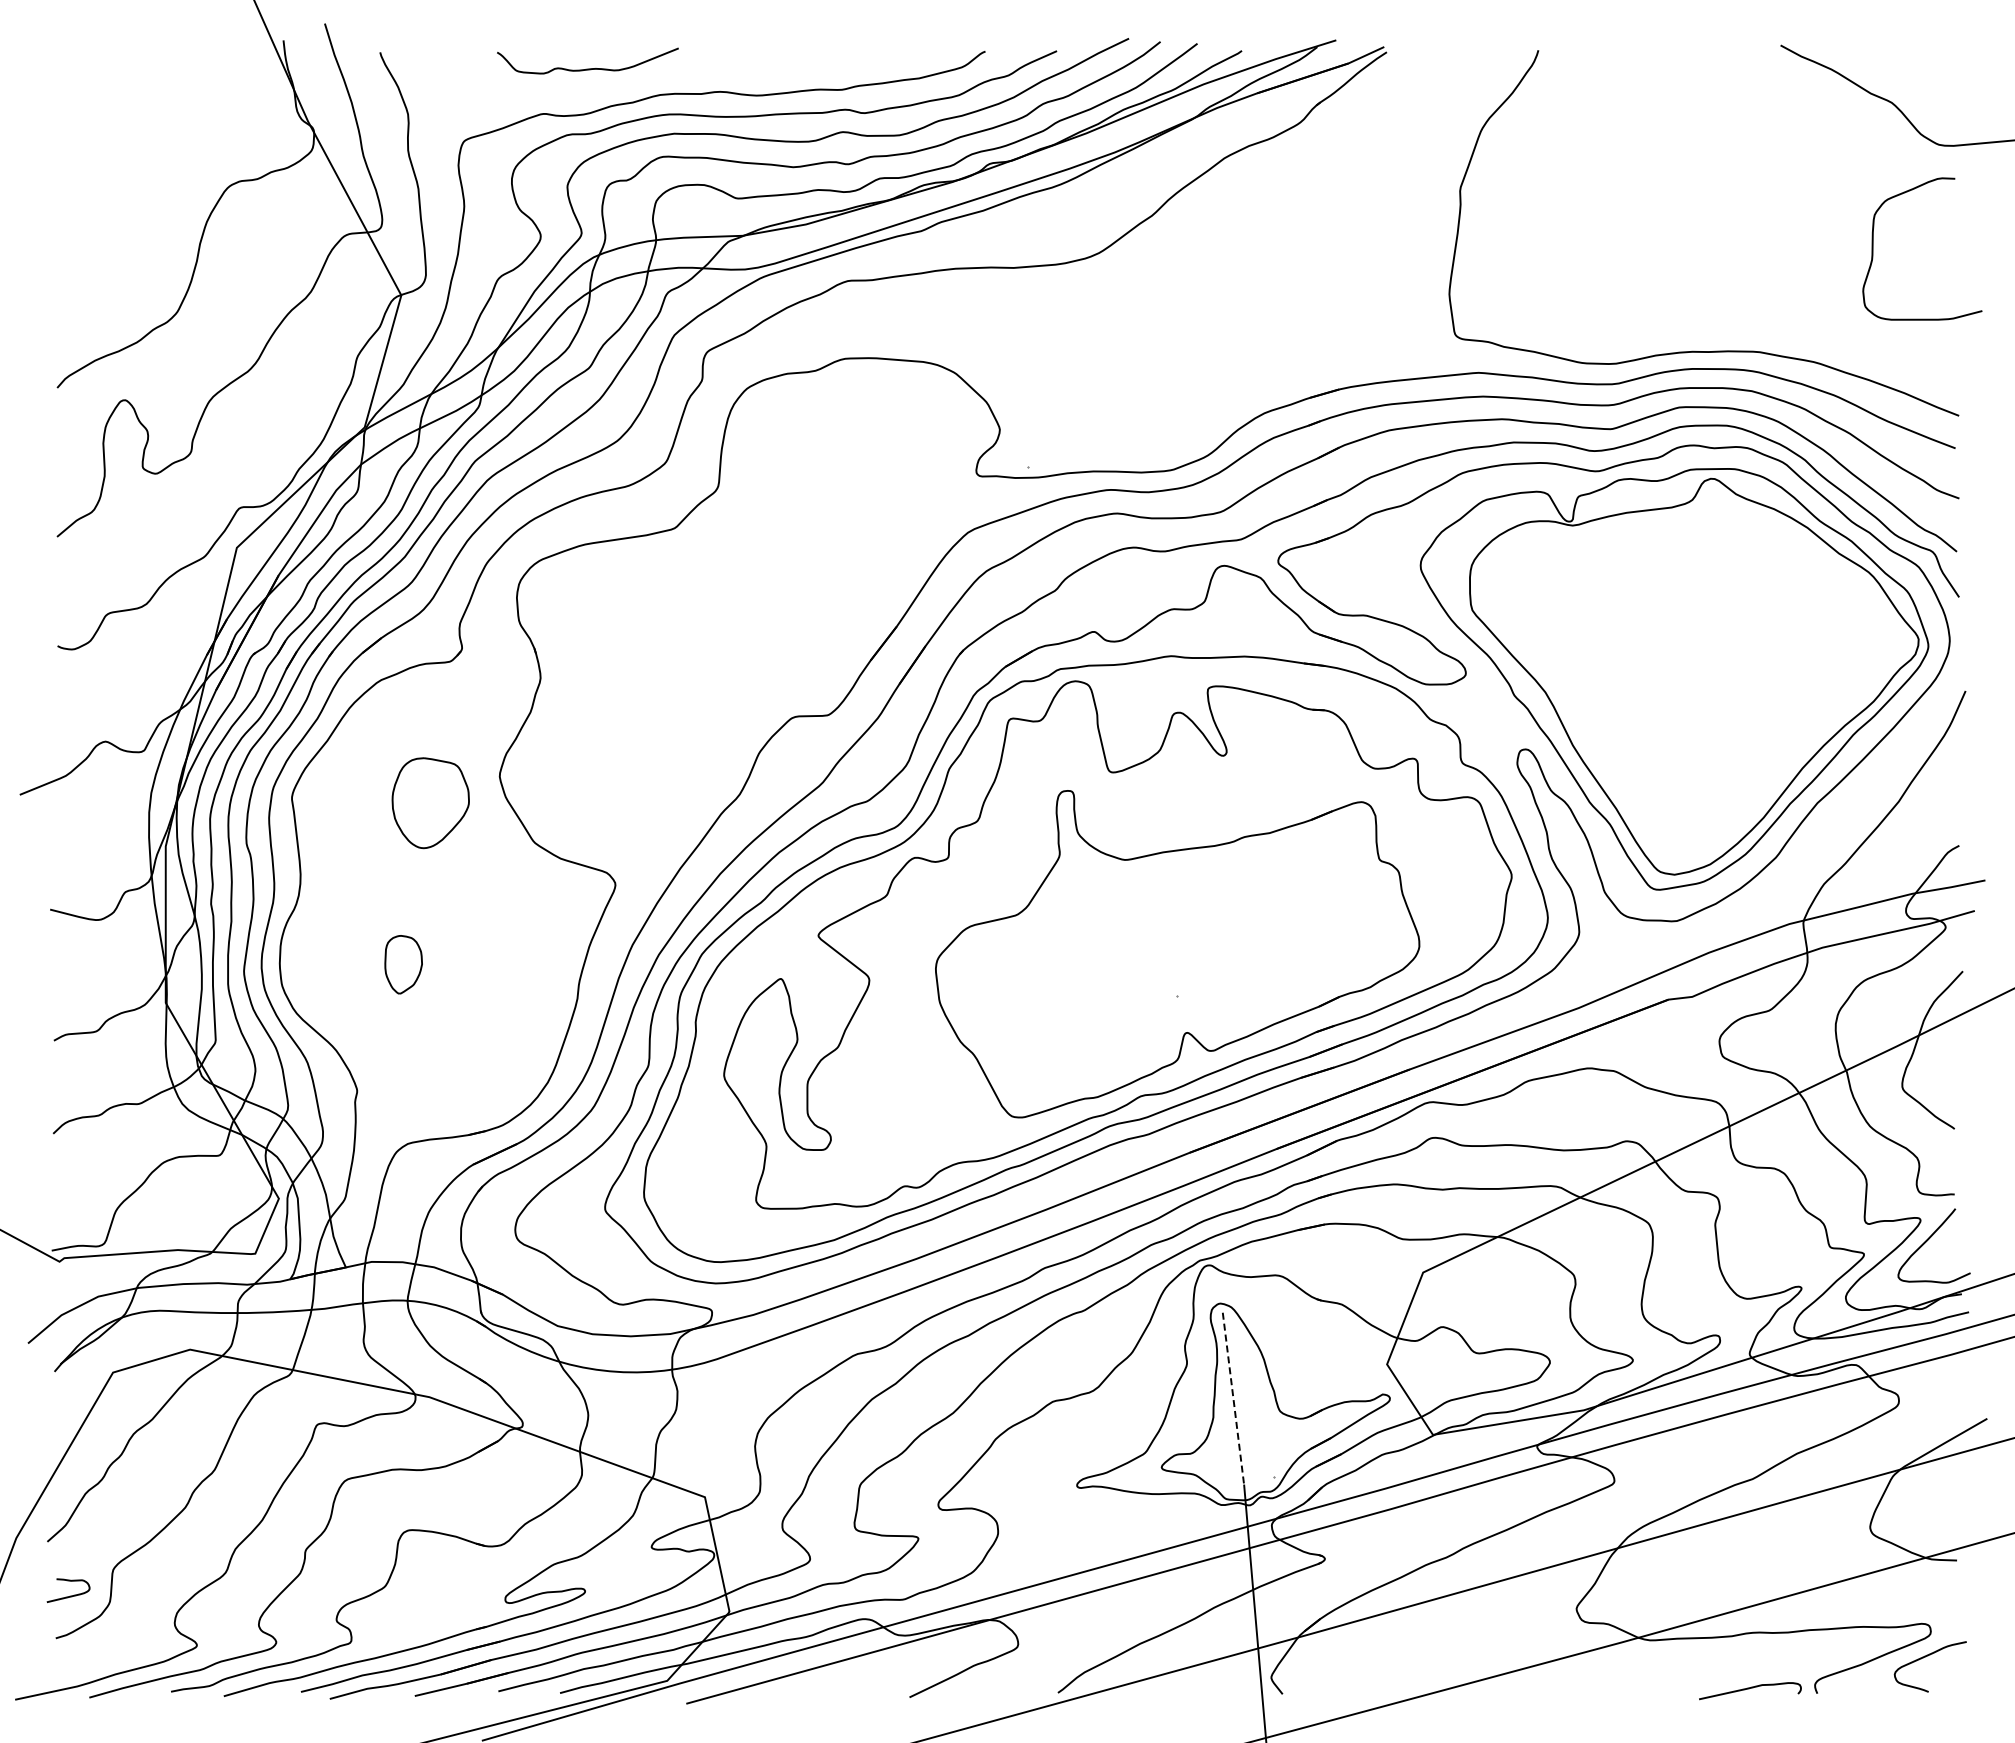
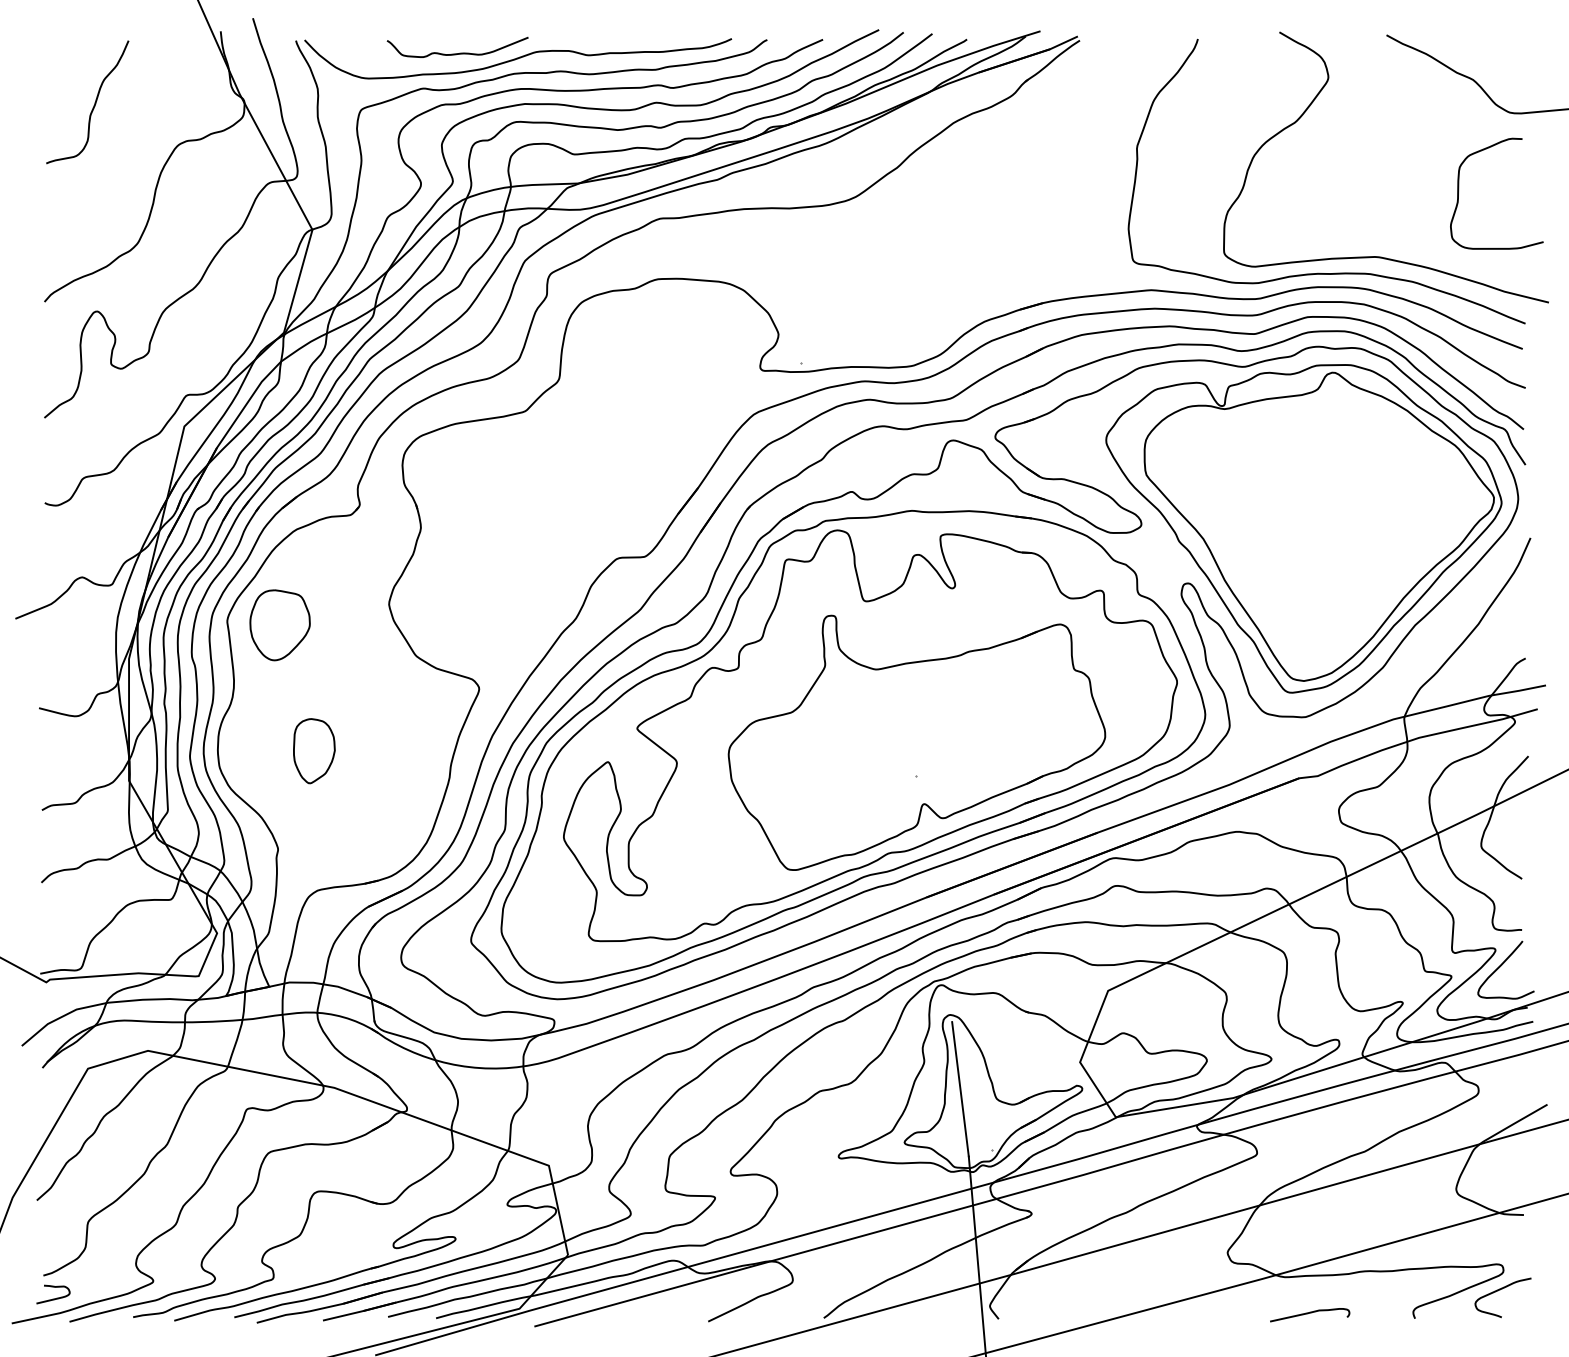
curve: (665, 75) -> (518, 58), added
curve: (120, 135) -> (93, 105), added
curve: (1772, 329) -> (1380, 256), added
part: (430, 803) -> (279, 625), moved
part: (403, 964) -> (314, 750), size x1.43
line: (1233, 1399) -> (960, 1089), dashed -> solid
curve: (70, 1595) -> (54, 1298), moved
curve: (1749, 1689) -> (1309, 1313), moved

